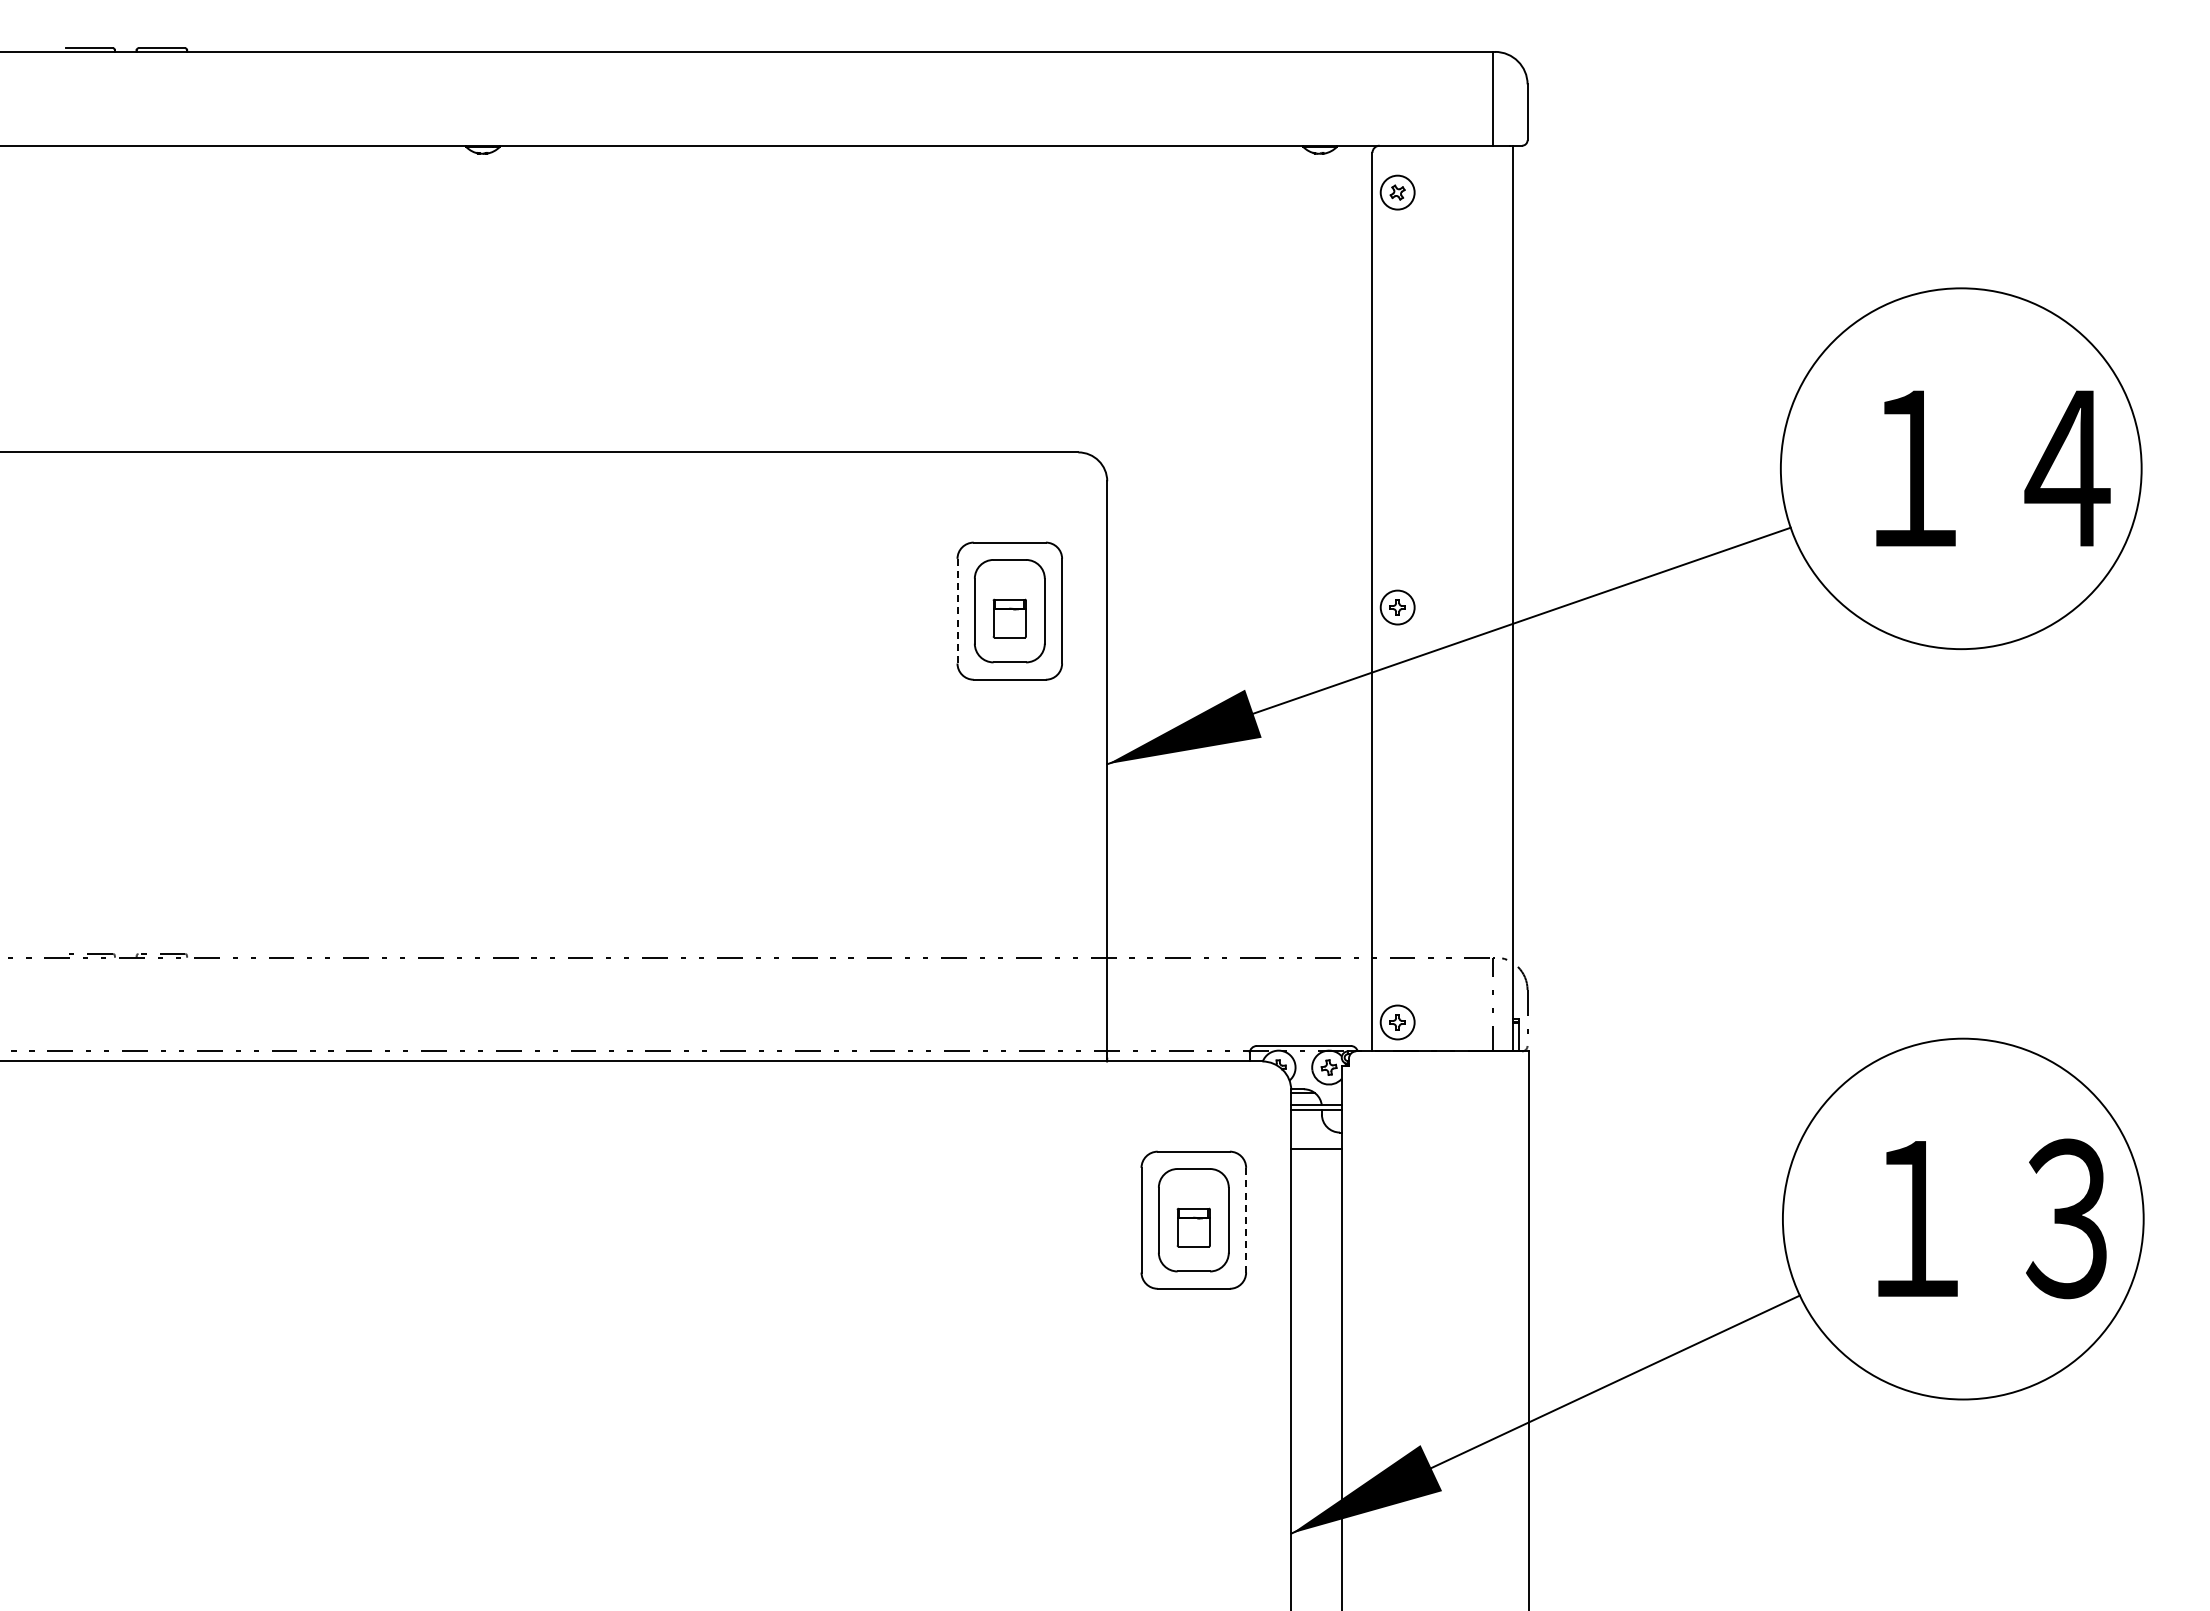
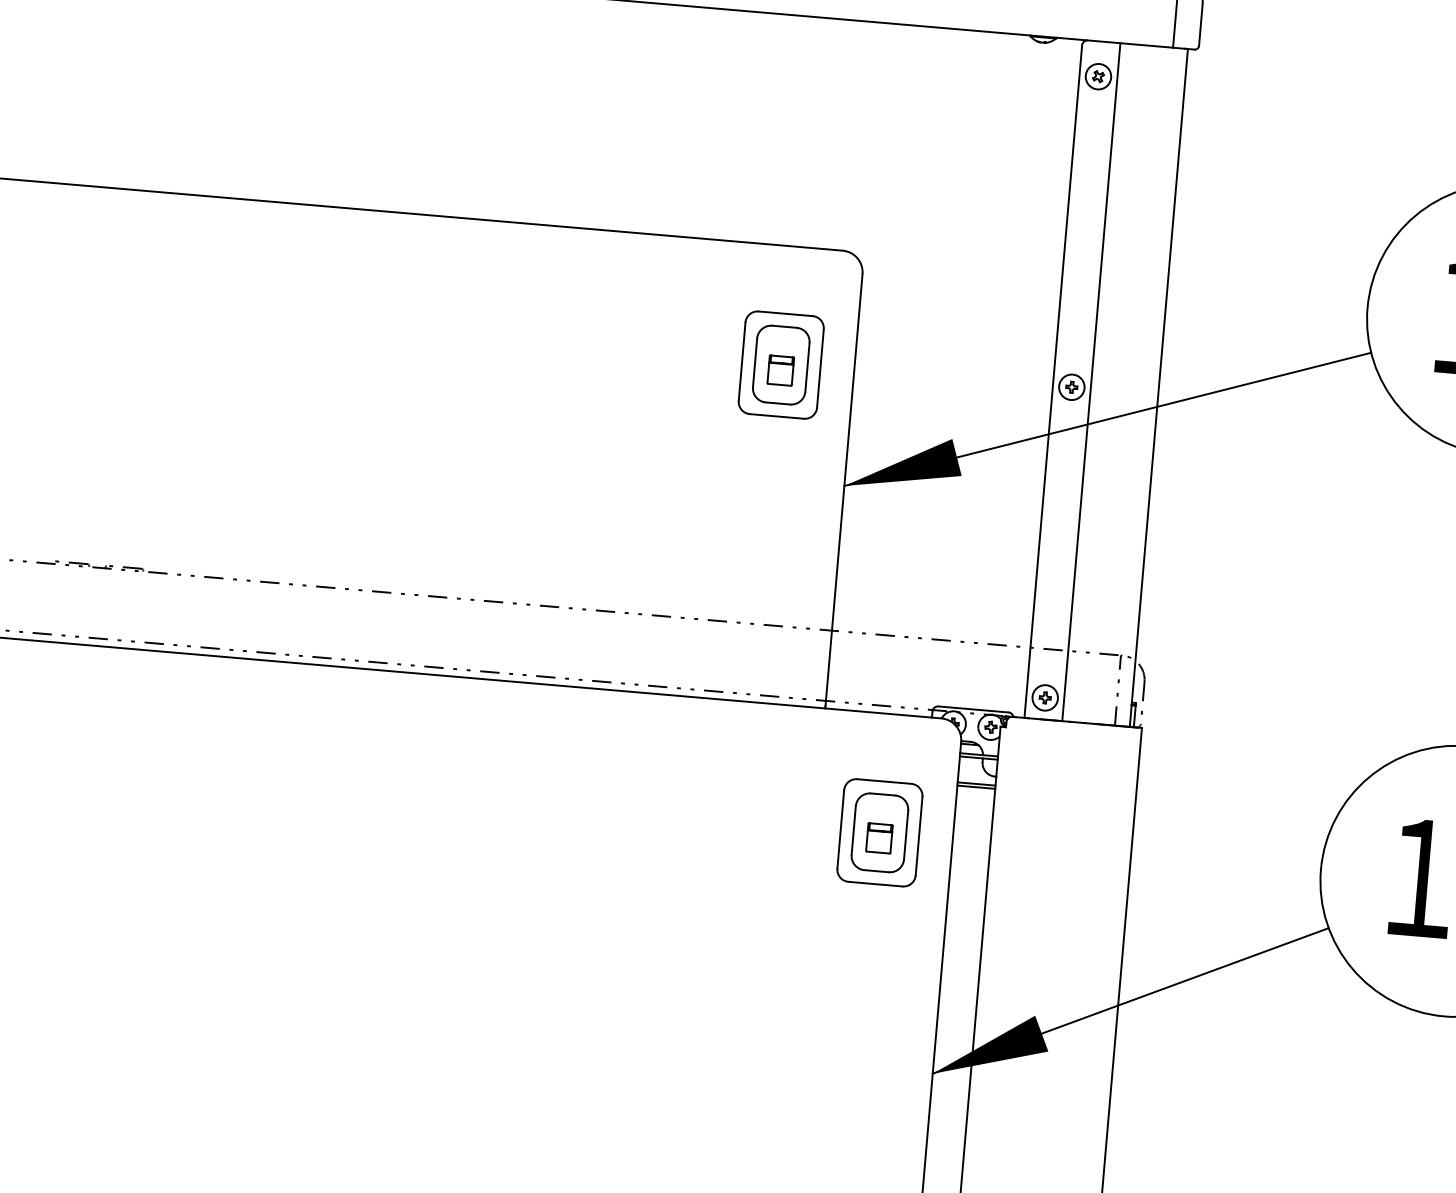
line: (1422, 598) -> (1091, 382), added
line: (957, 611) -> (742, 362), dashed -> solid
line: (1316, 1144) -> (976, 784), added
line: (1246, 1219) -> (919, 835), dashed -> solid

